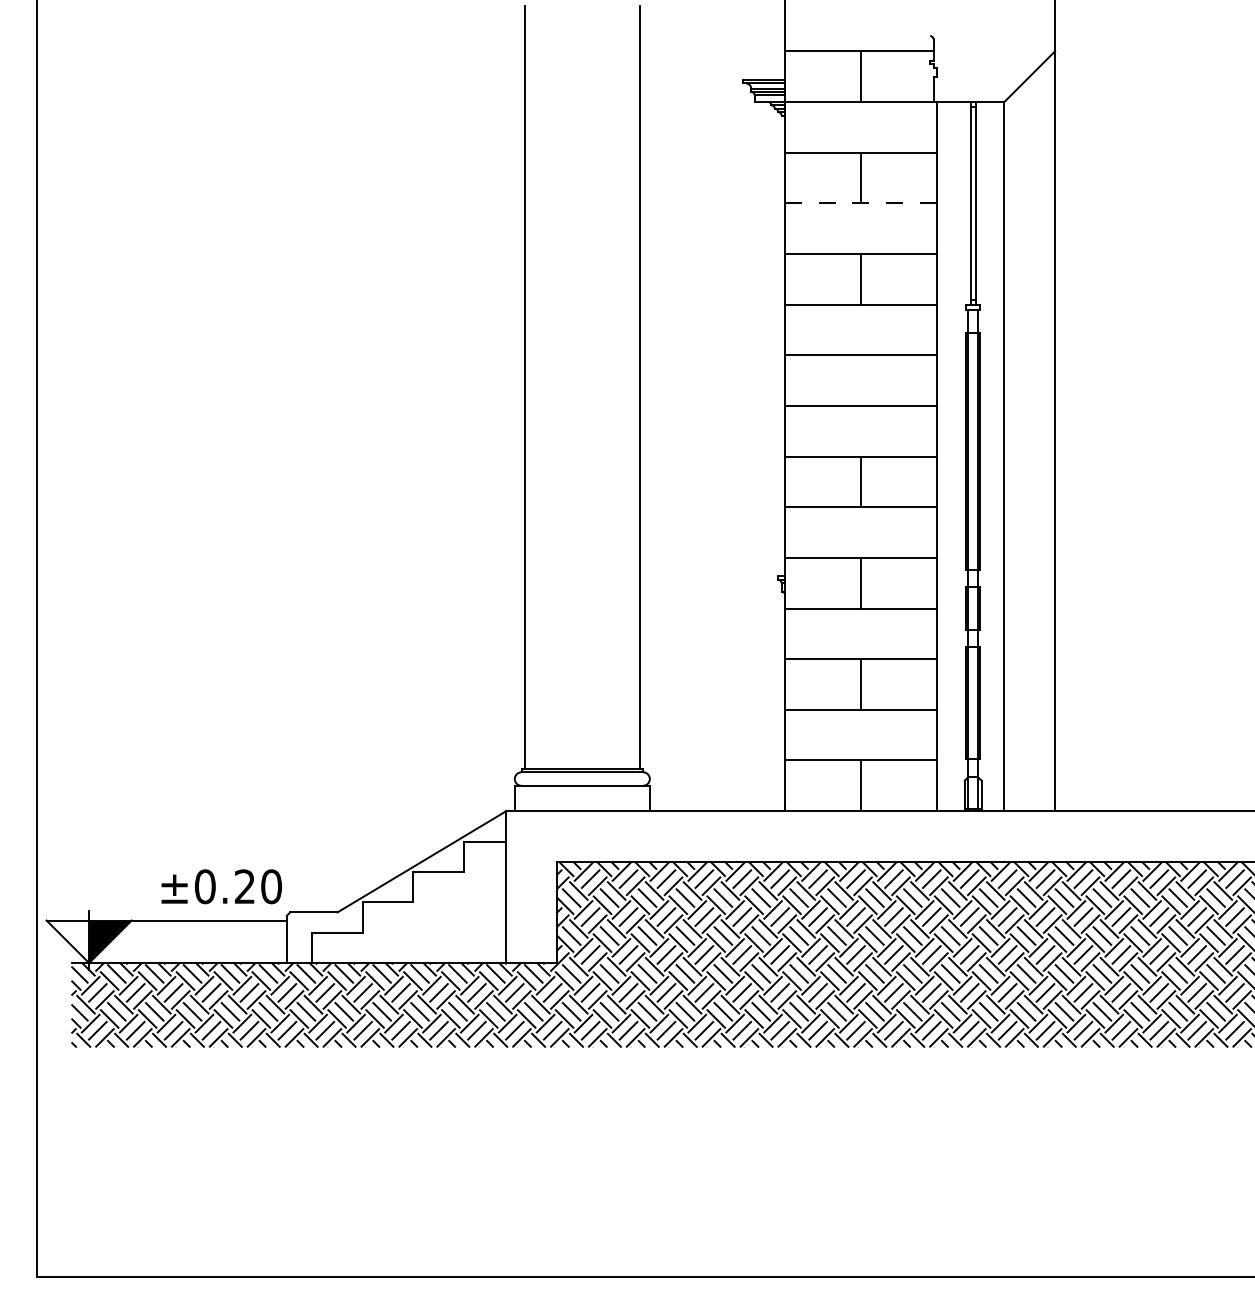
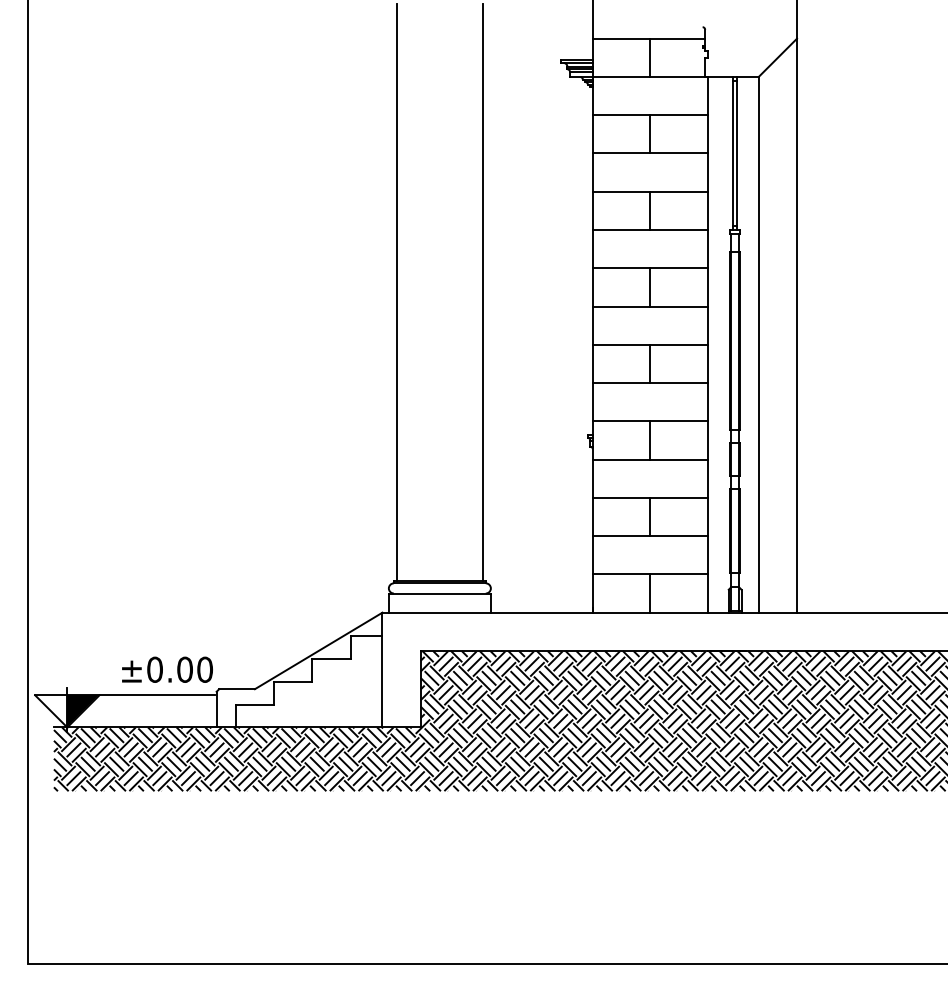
line: (860, 203) -> (650, 153), dashed -> solid
line: (860, 380) -> (650, 287), added
text: (244, 886) -> (184, 669), ±0.20 -> ±0.00

